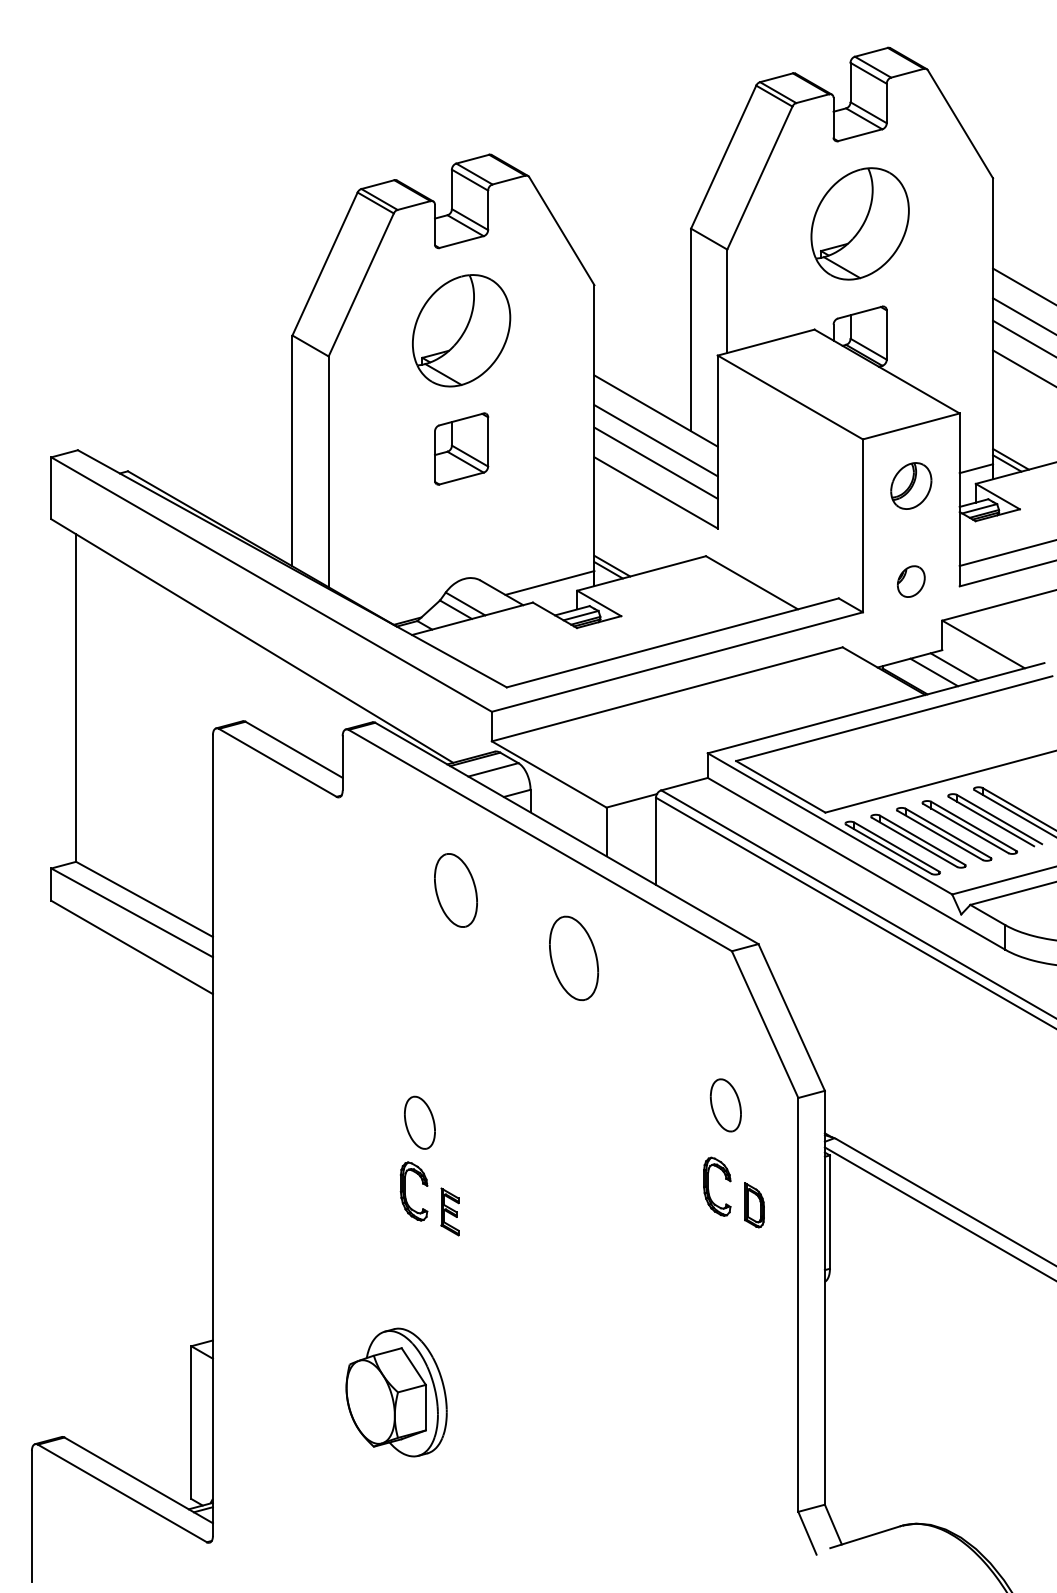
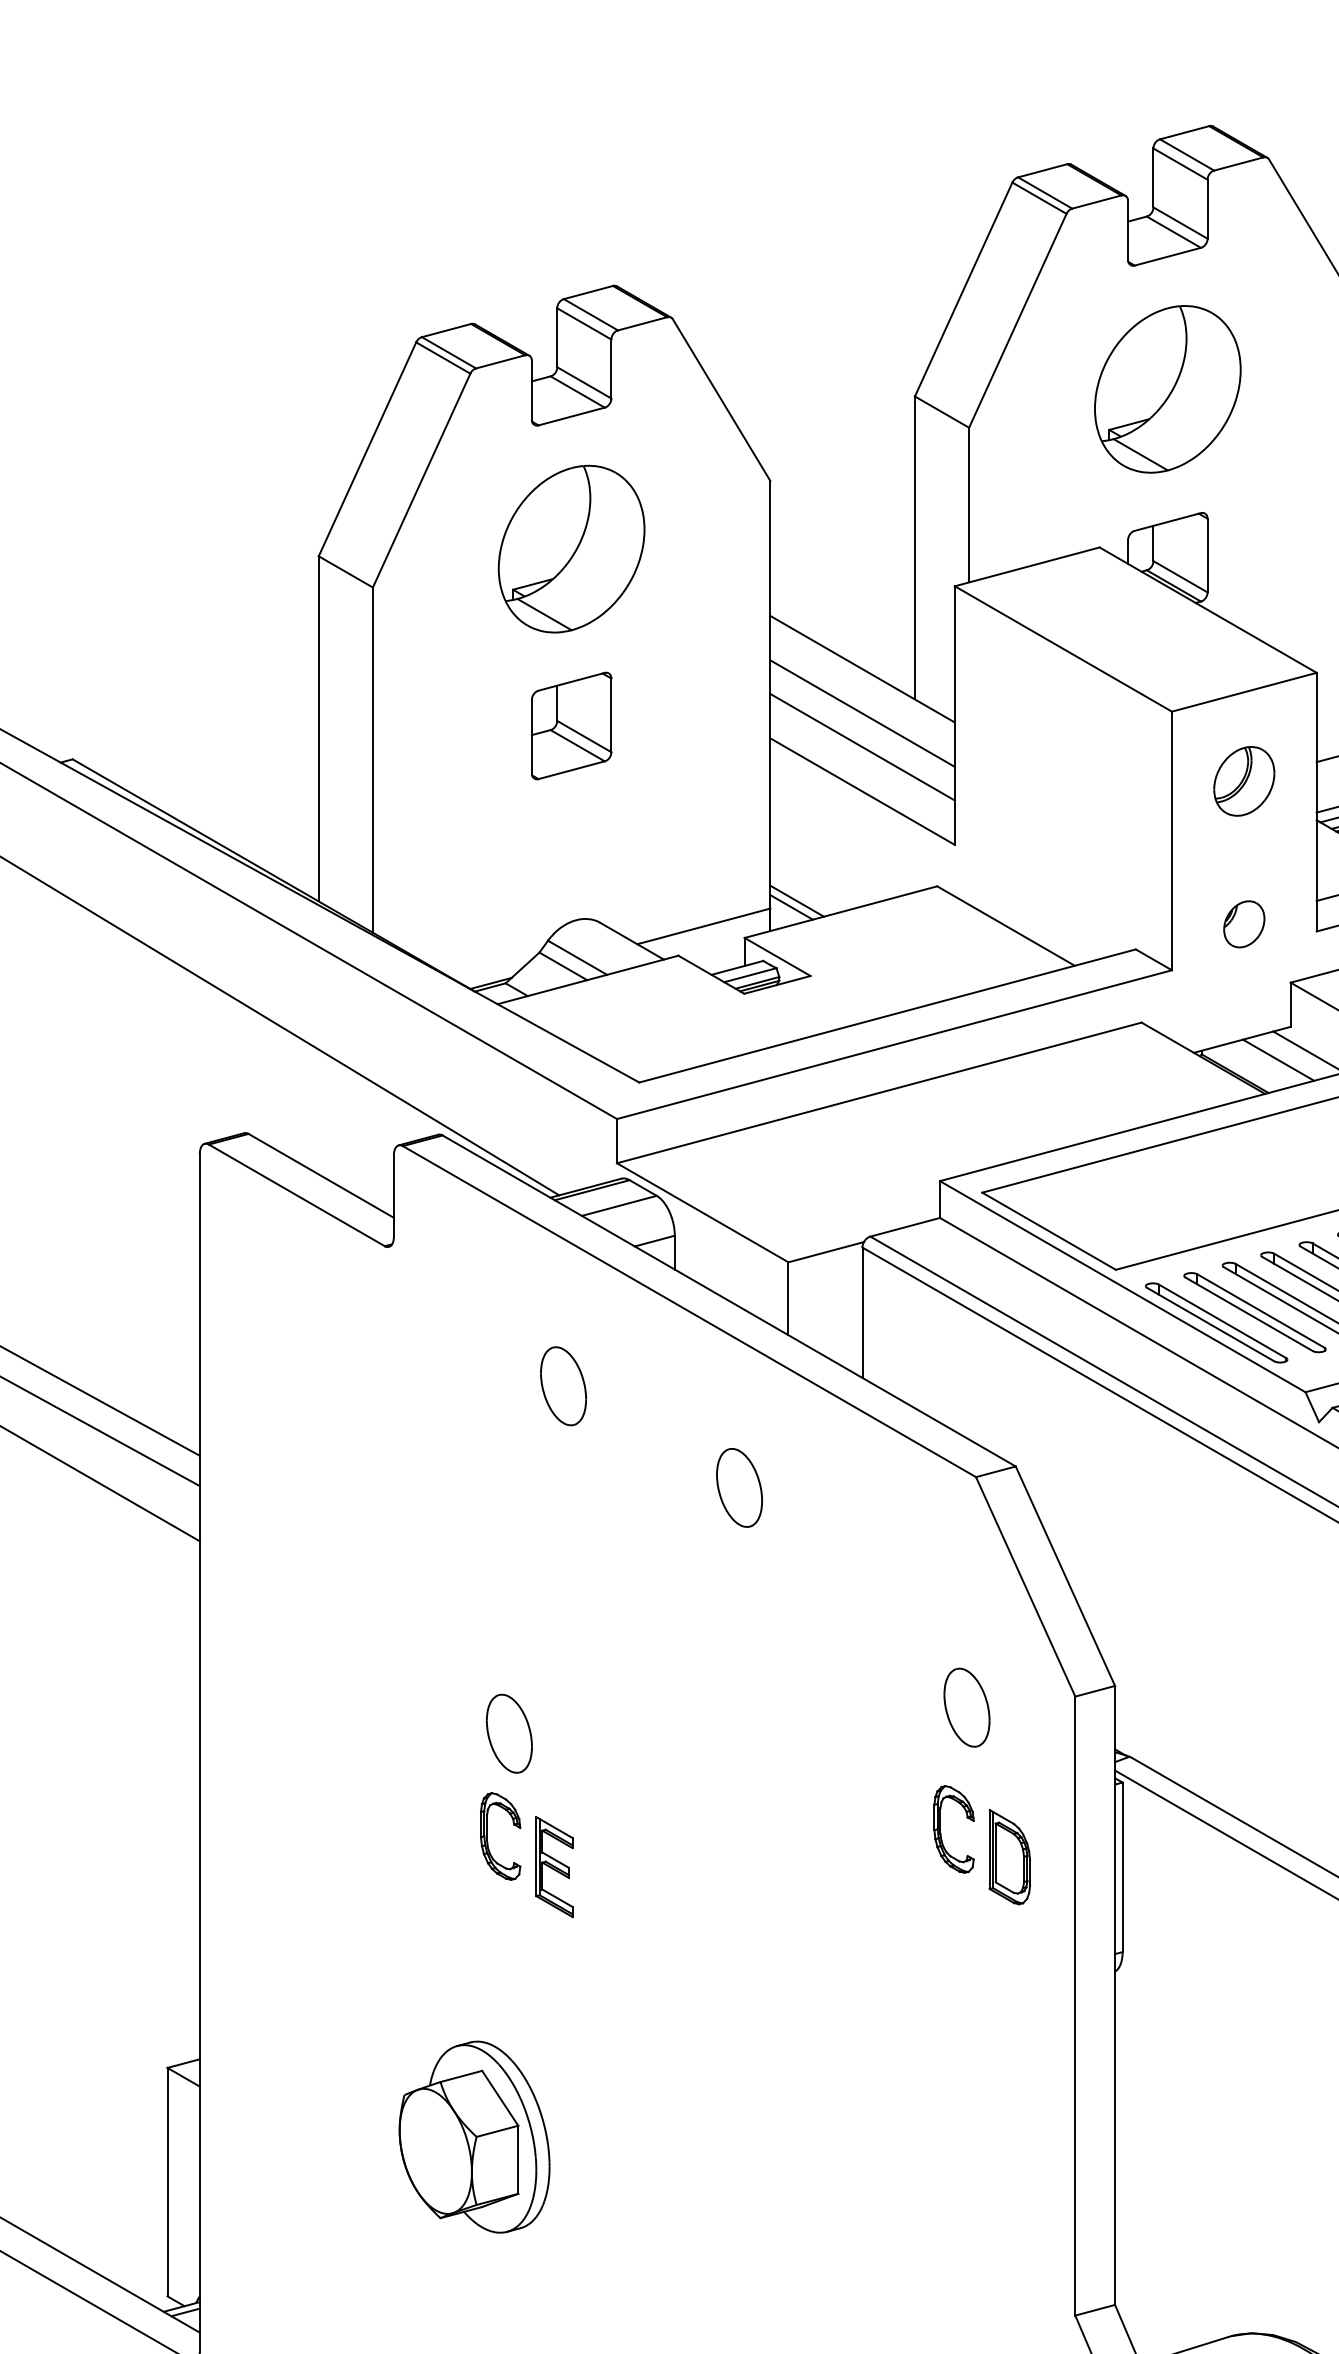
part: (456, 890) -> (564, 1386), size x0.71
part: (573, 958) -> (739, 1487), size x0.62
part: (754, 1204) -> (1009, 1855), size x1.43
part: (449, 1211) -> (553, 1866), size x1.43

